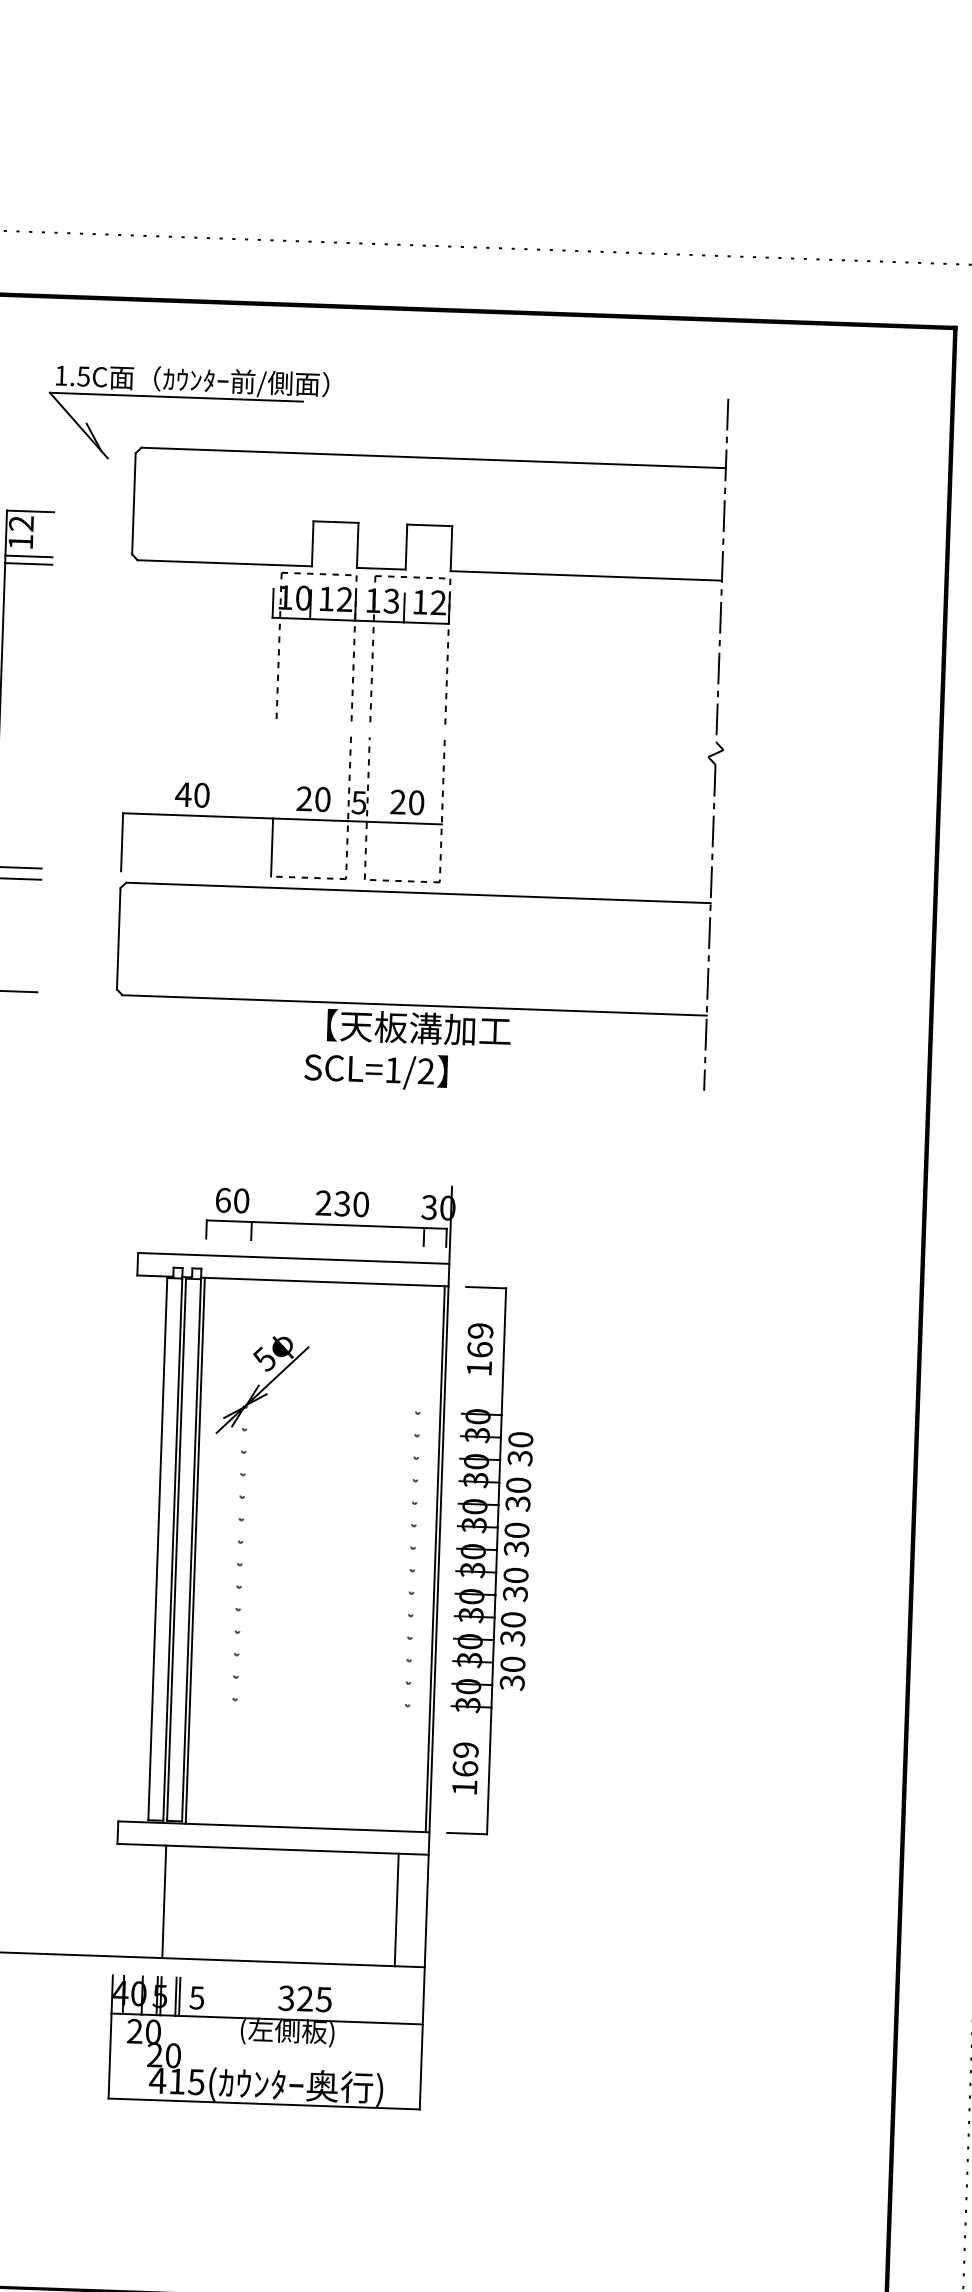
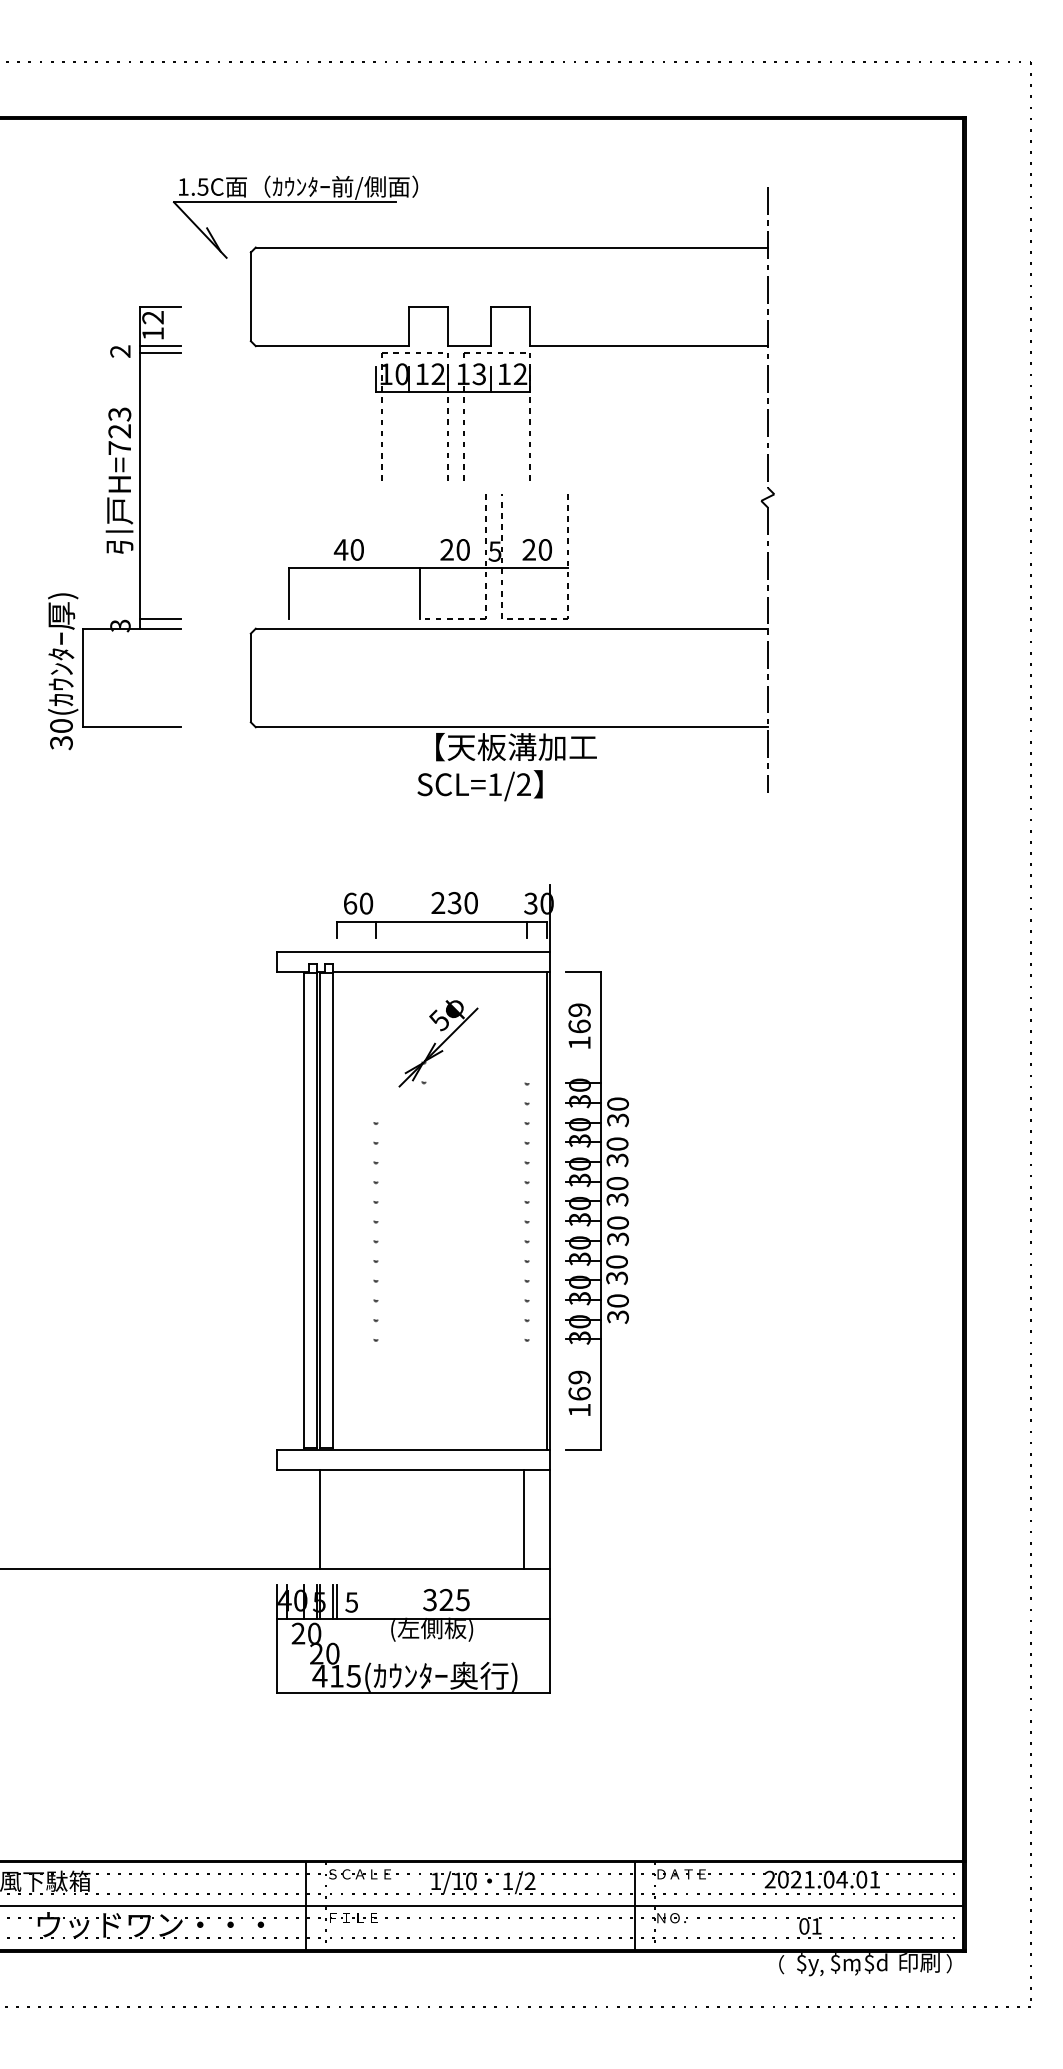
part: (282, 818) -> (428, 567), moved
part: (262, 1385) -> (438, 1043), moved
line: (195, 1551) -> (336, 1211), removed

